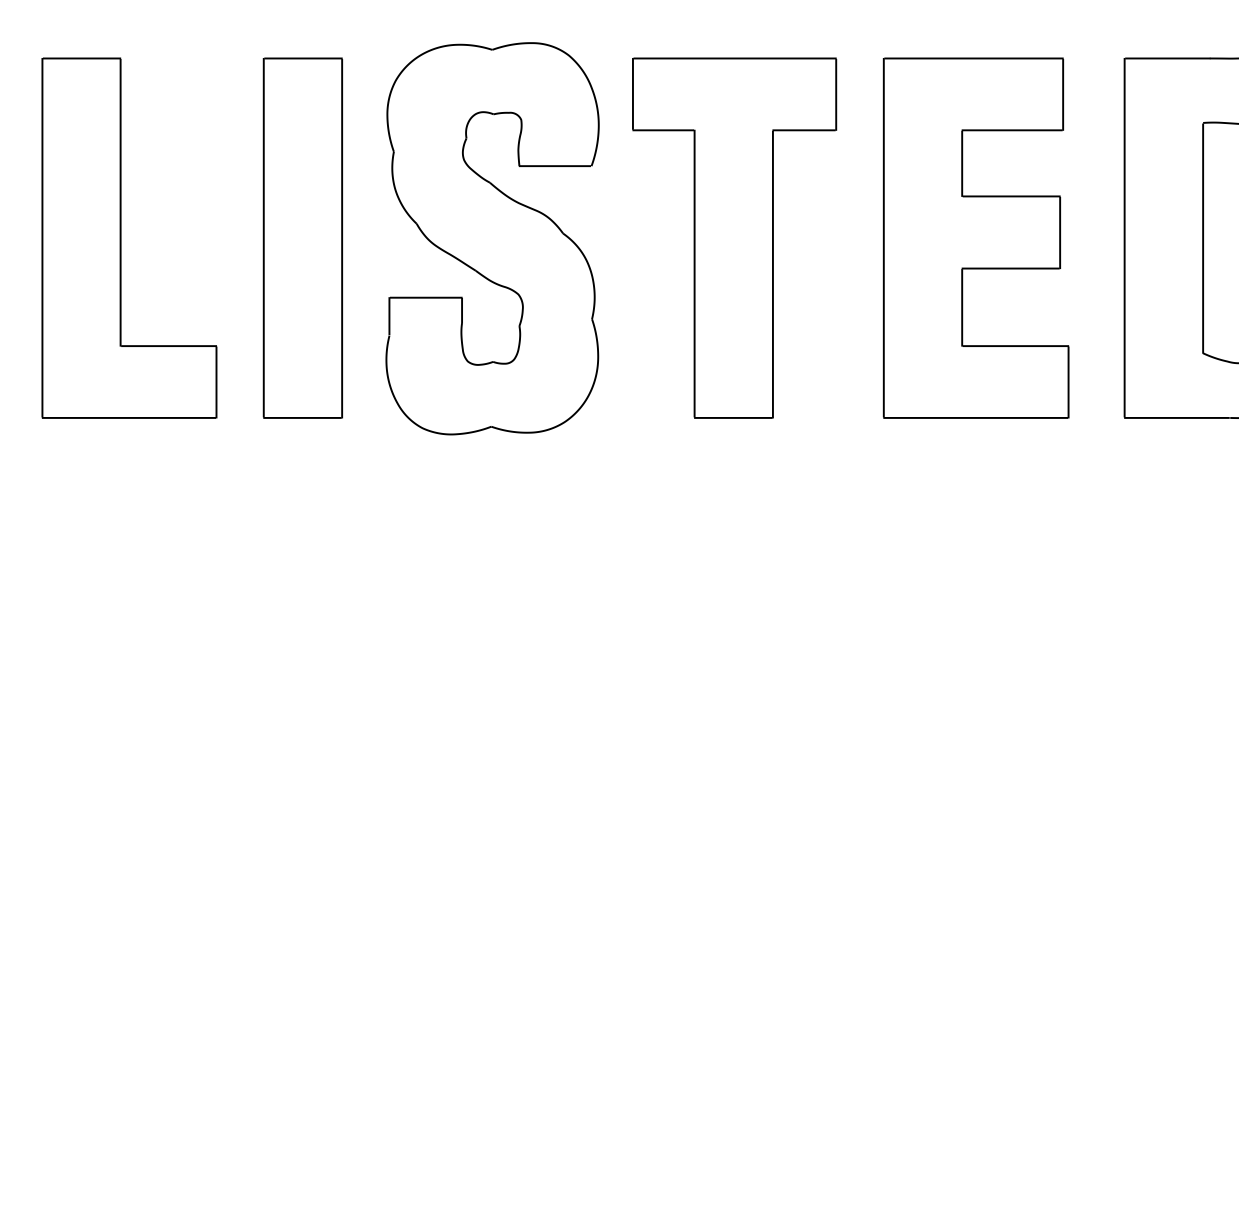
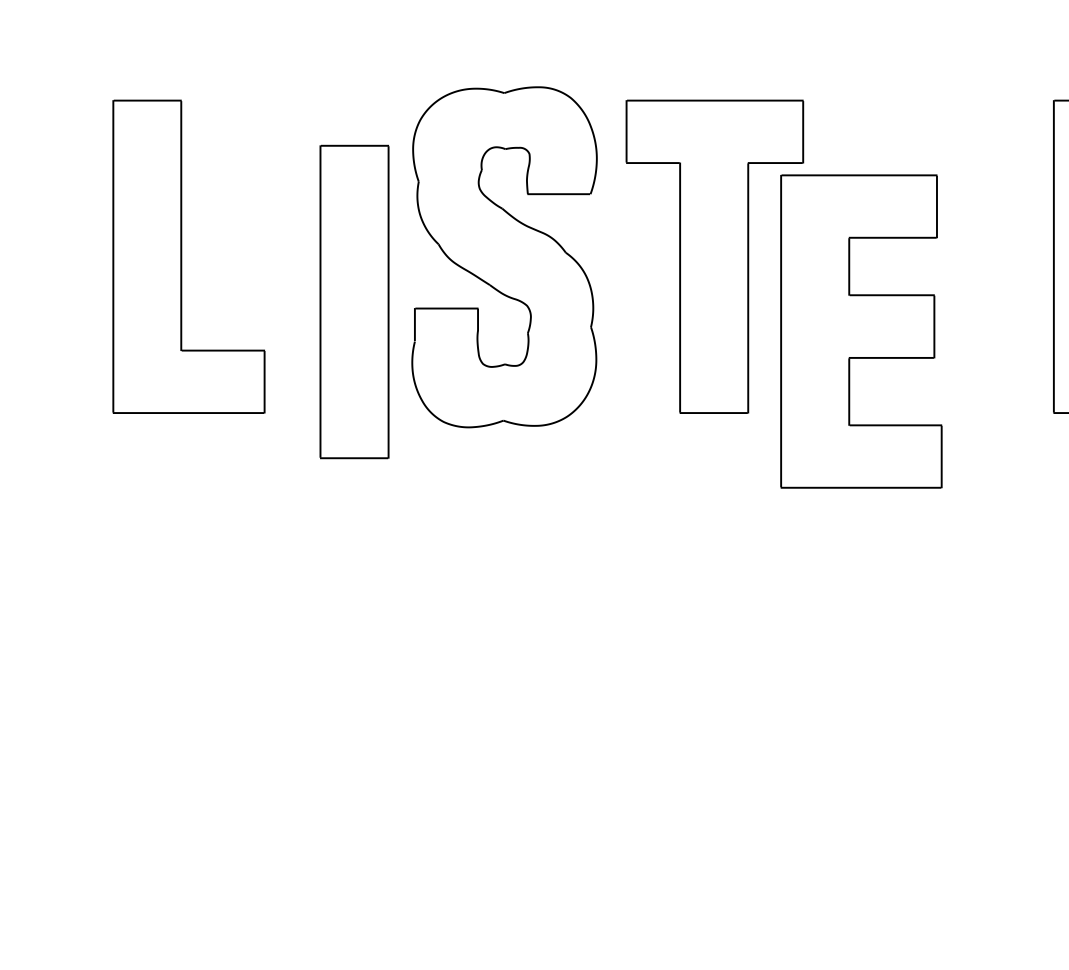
part: (302, 237) -> (354, 301), moved
part: (975, 237) -> (860, 330), moved

